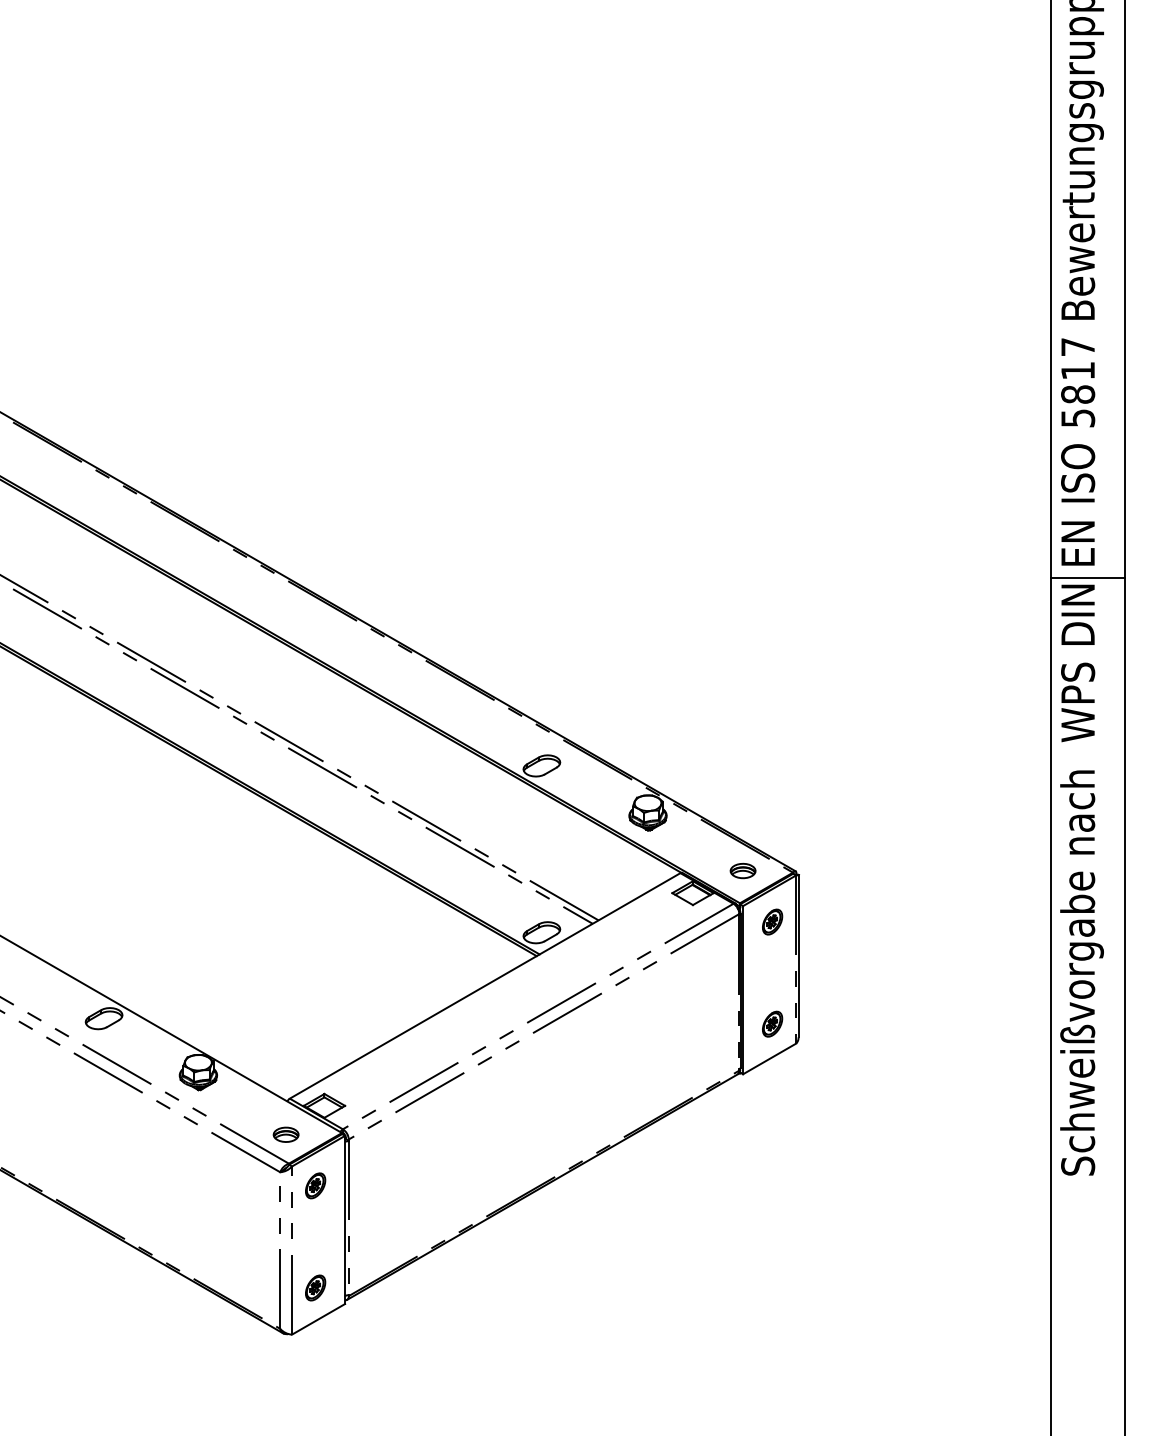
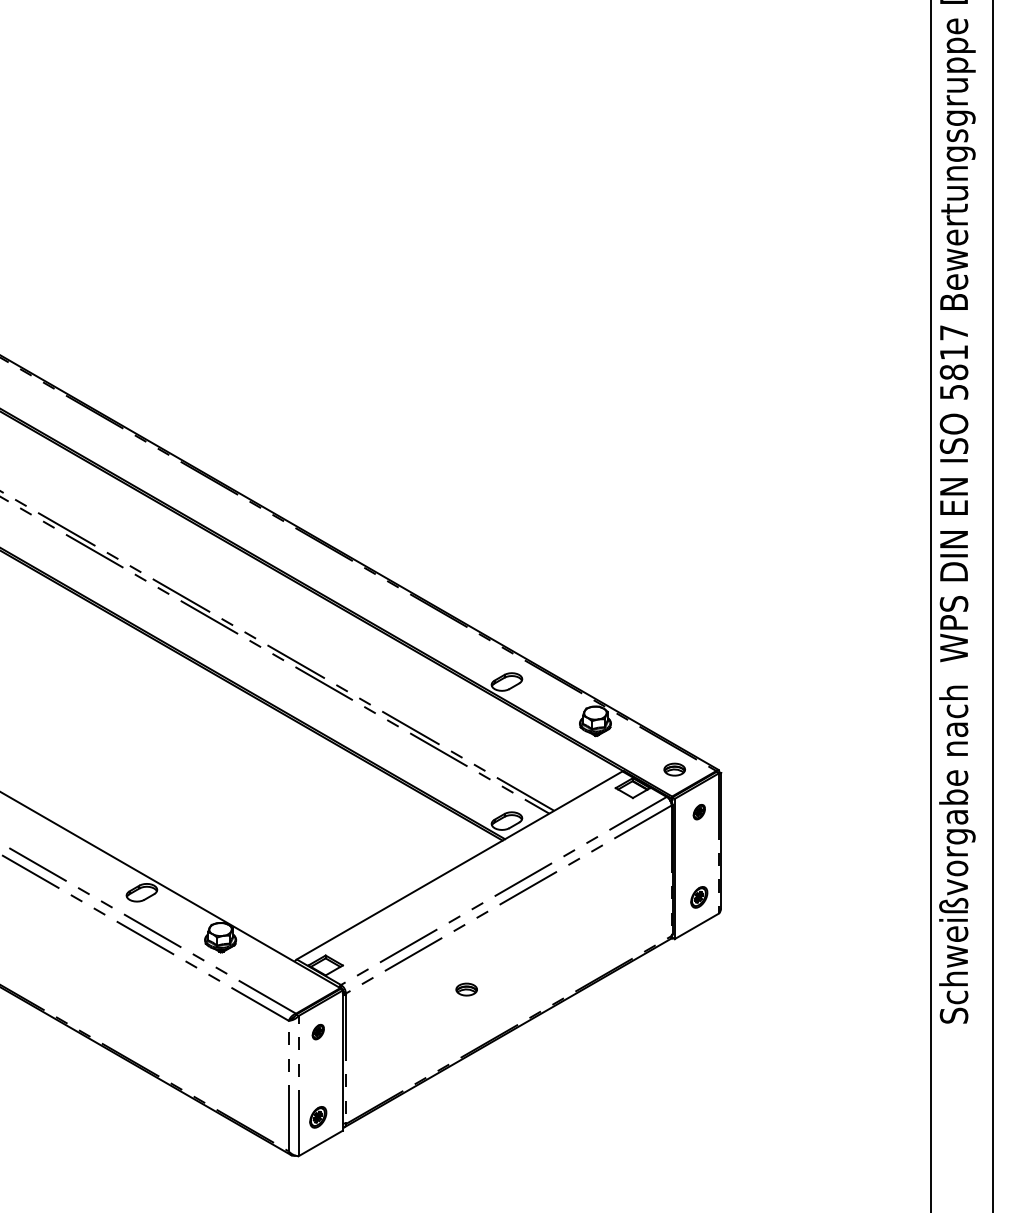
line: (1088, 578) -> (962, 525), removed
part: (772, 921) -> (699, 811), size x0.7
part: (285, 1134) -> (466, 989), moved
part: (315, 1185) -> (318, 1031), size x0.7

